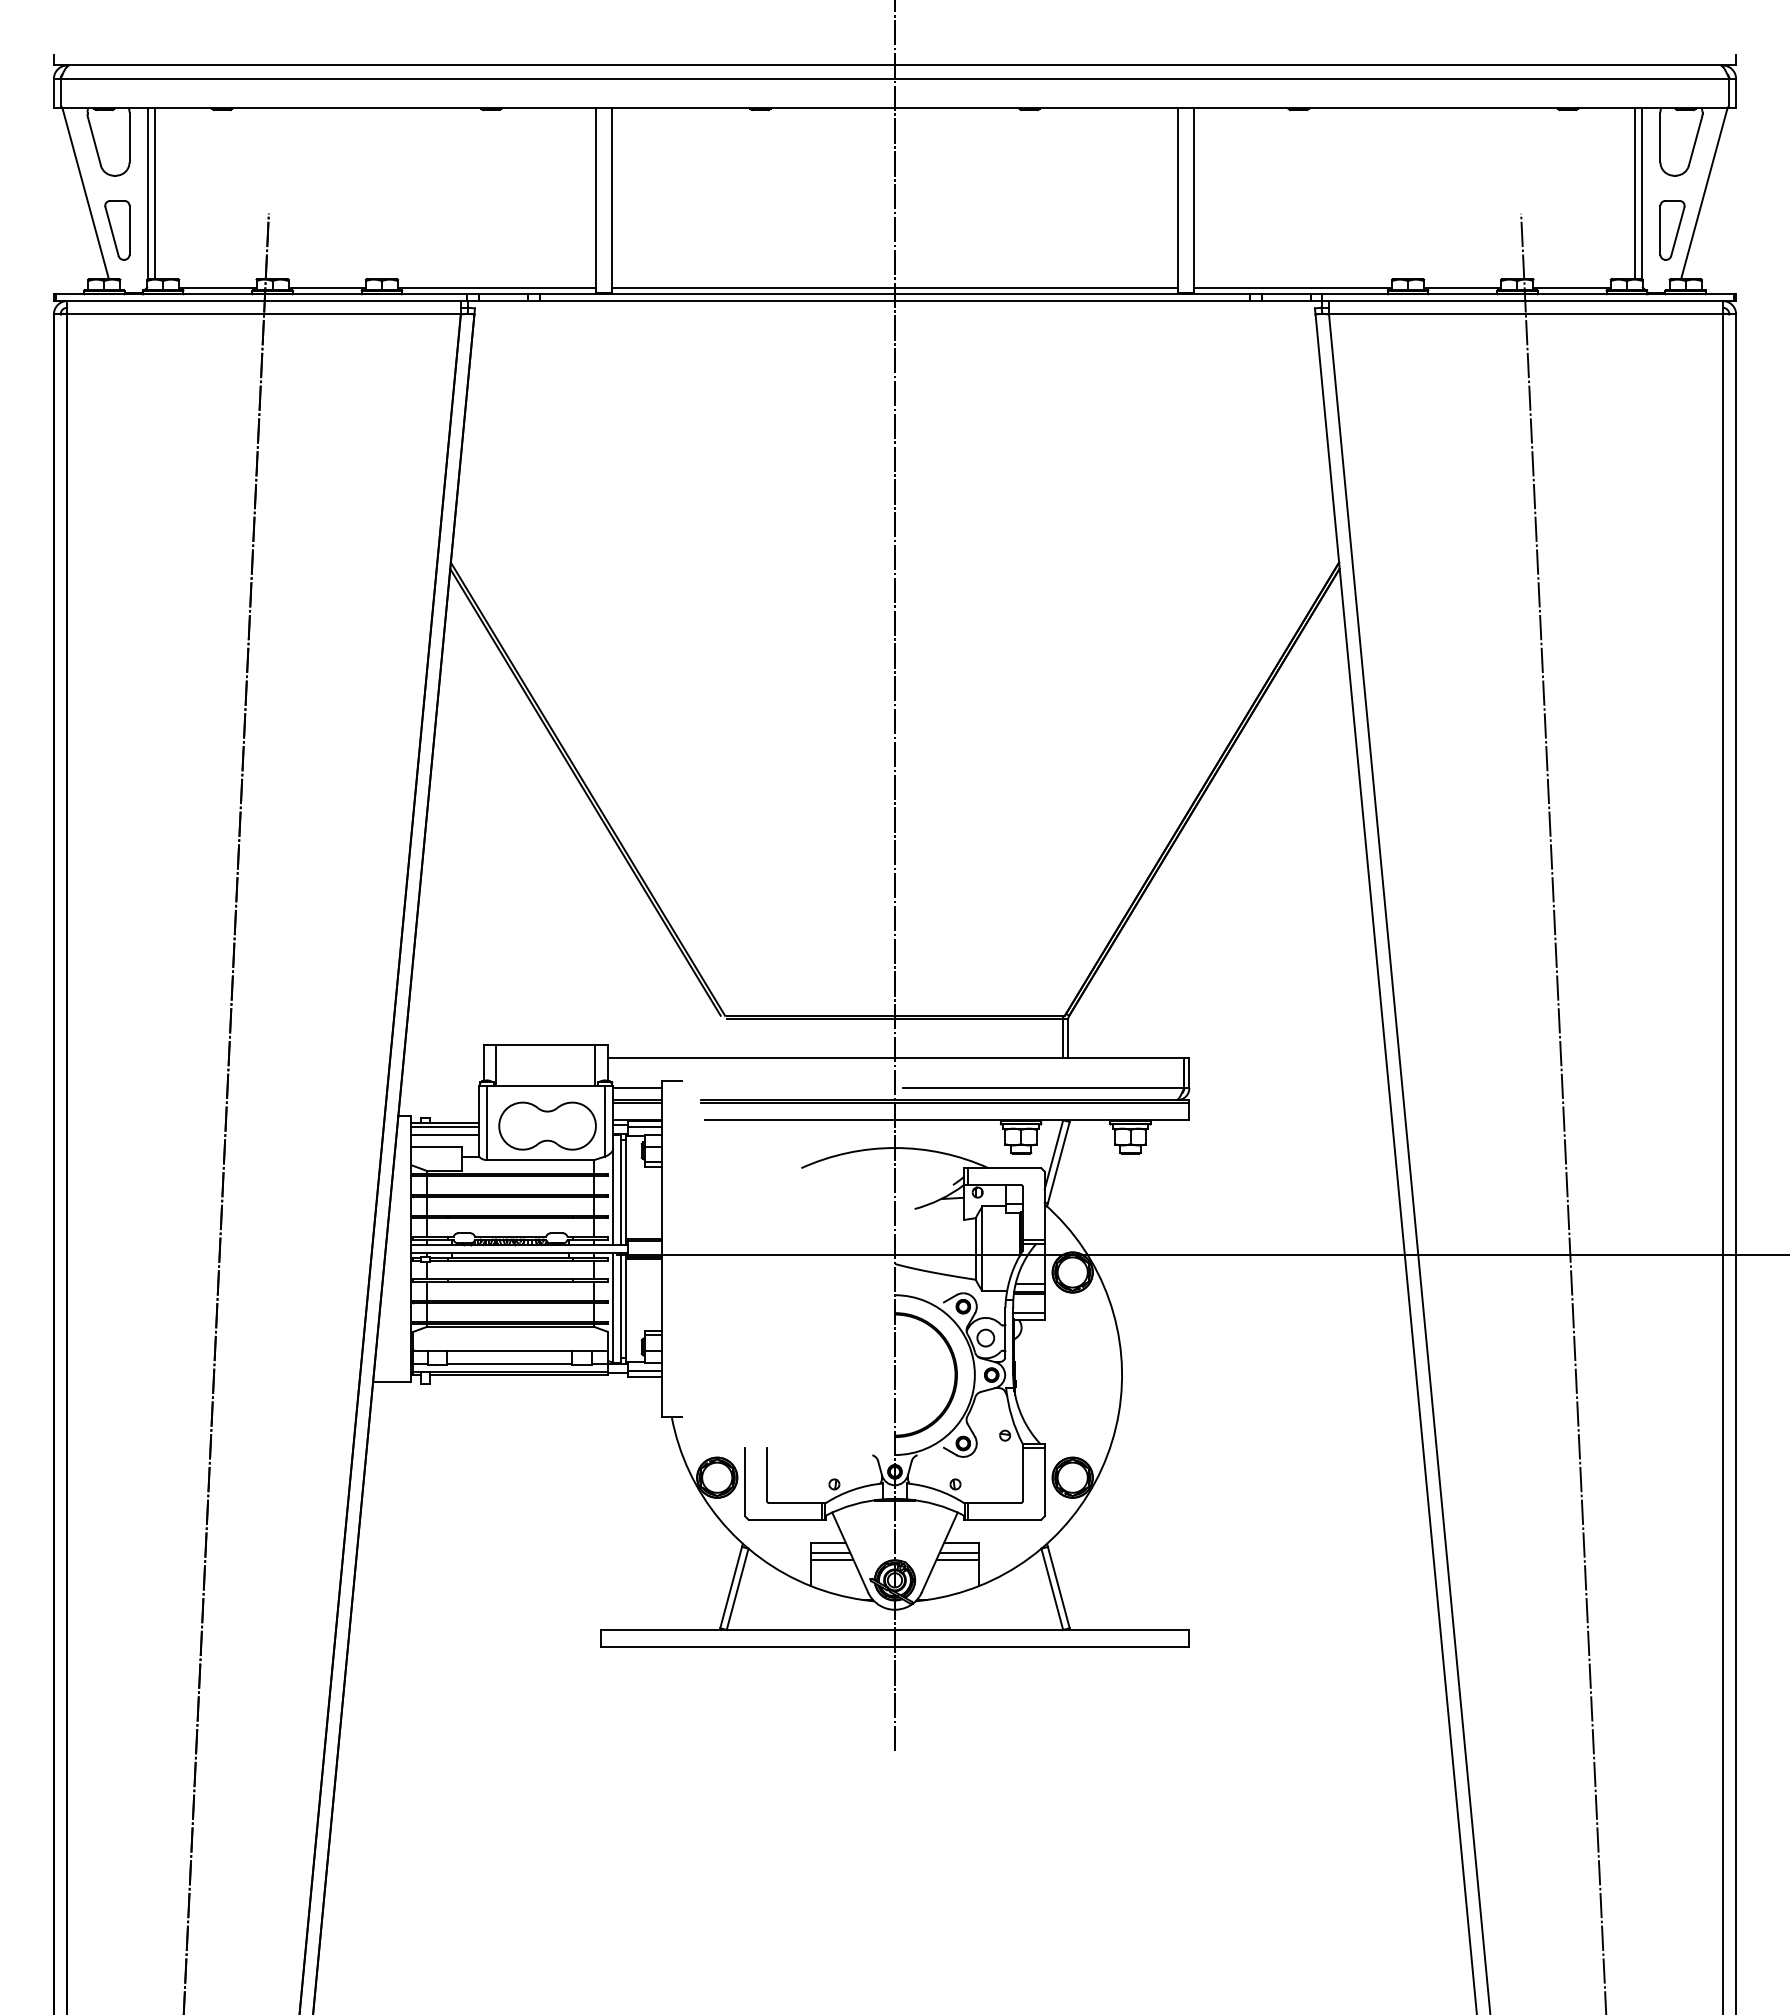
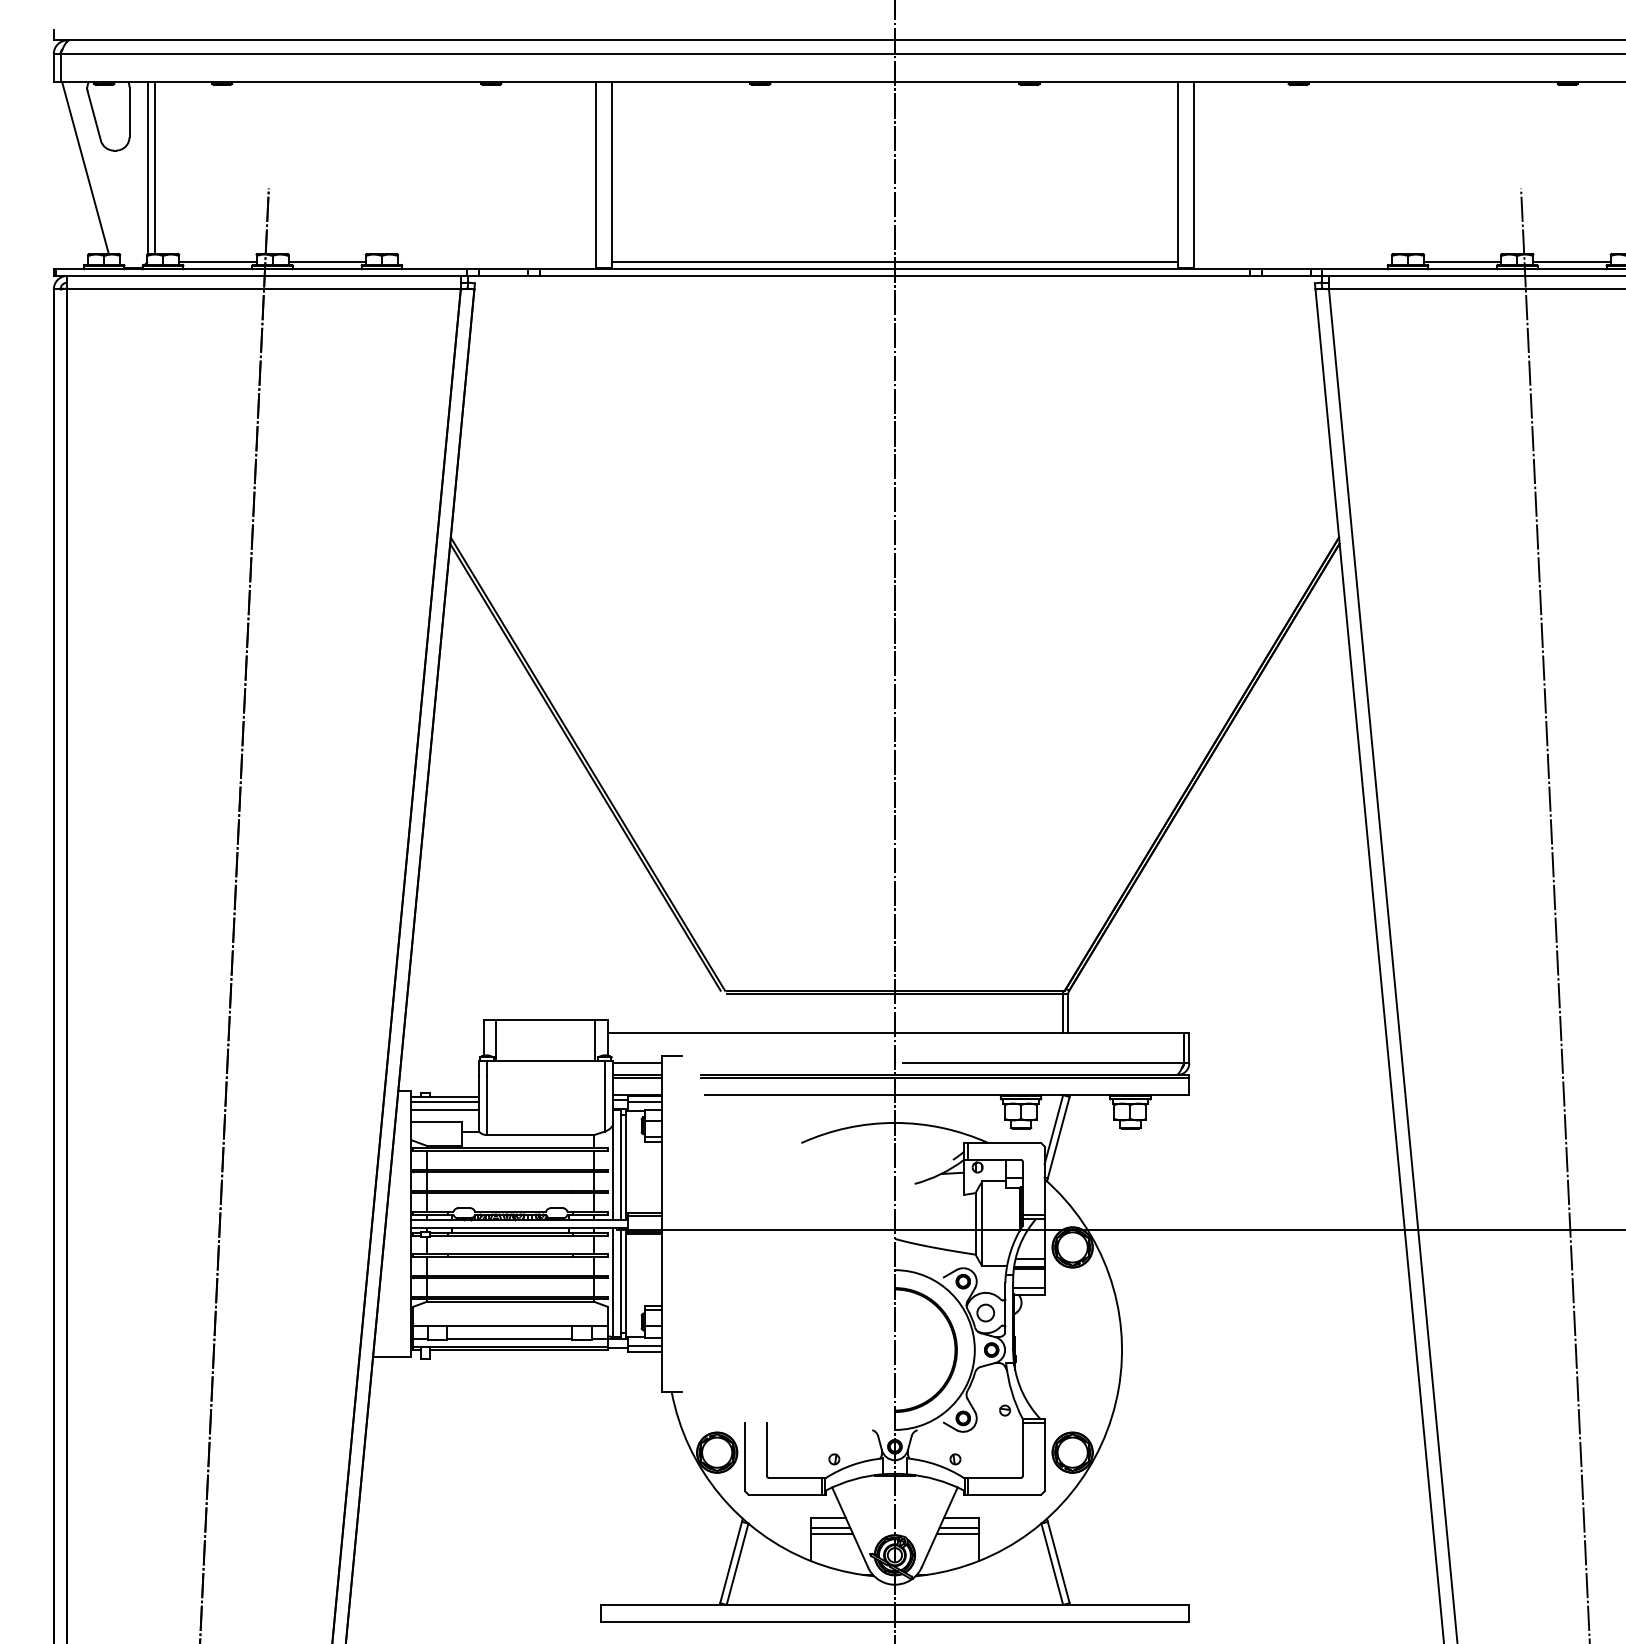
part: (117, 230) -> (117, 205), removed
line: (496, 287) -> (496, 262), removed
line: (1293, 287) -> (1293, 262), removed
part: (547, 1125) -> (547, 1100), removed

